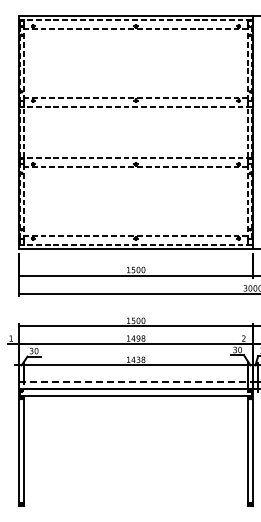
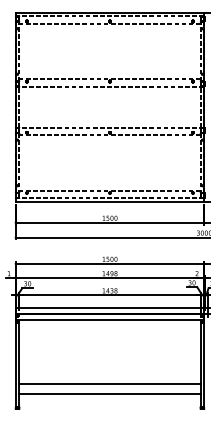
line: (136, 381) -> (110, 308), dashed -> solid
line: (135, 474) -> (109, 383), added
line: (135, 487) -> (109, 393), added

